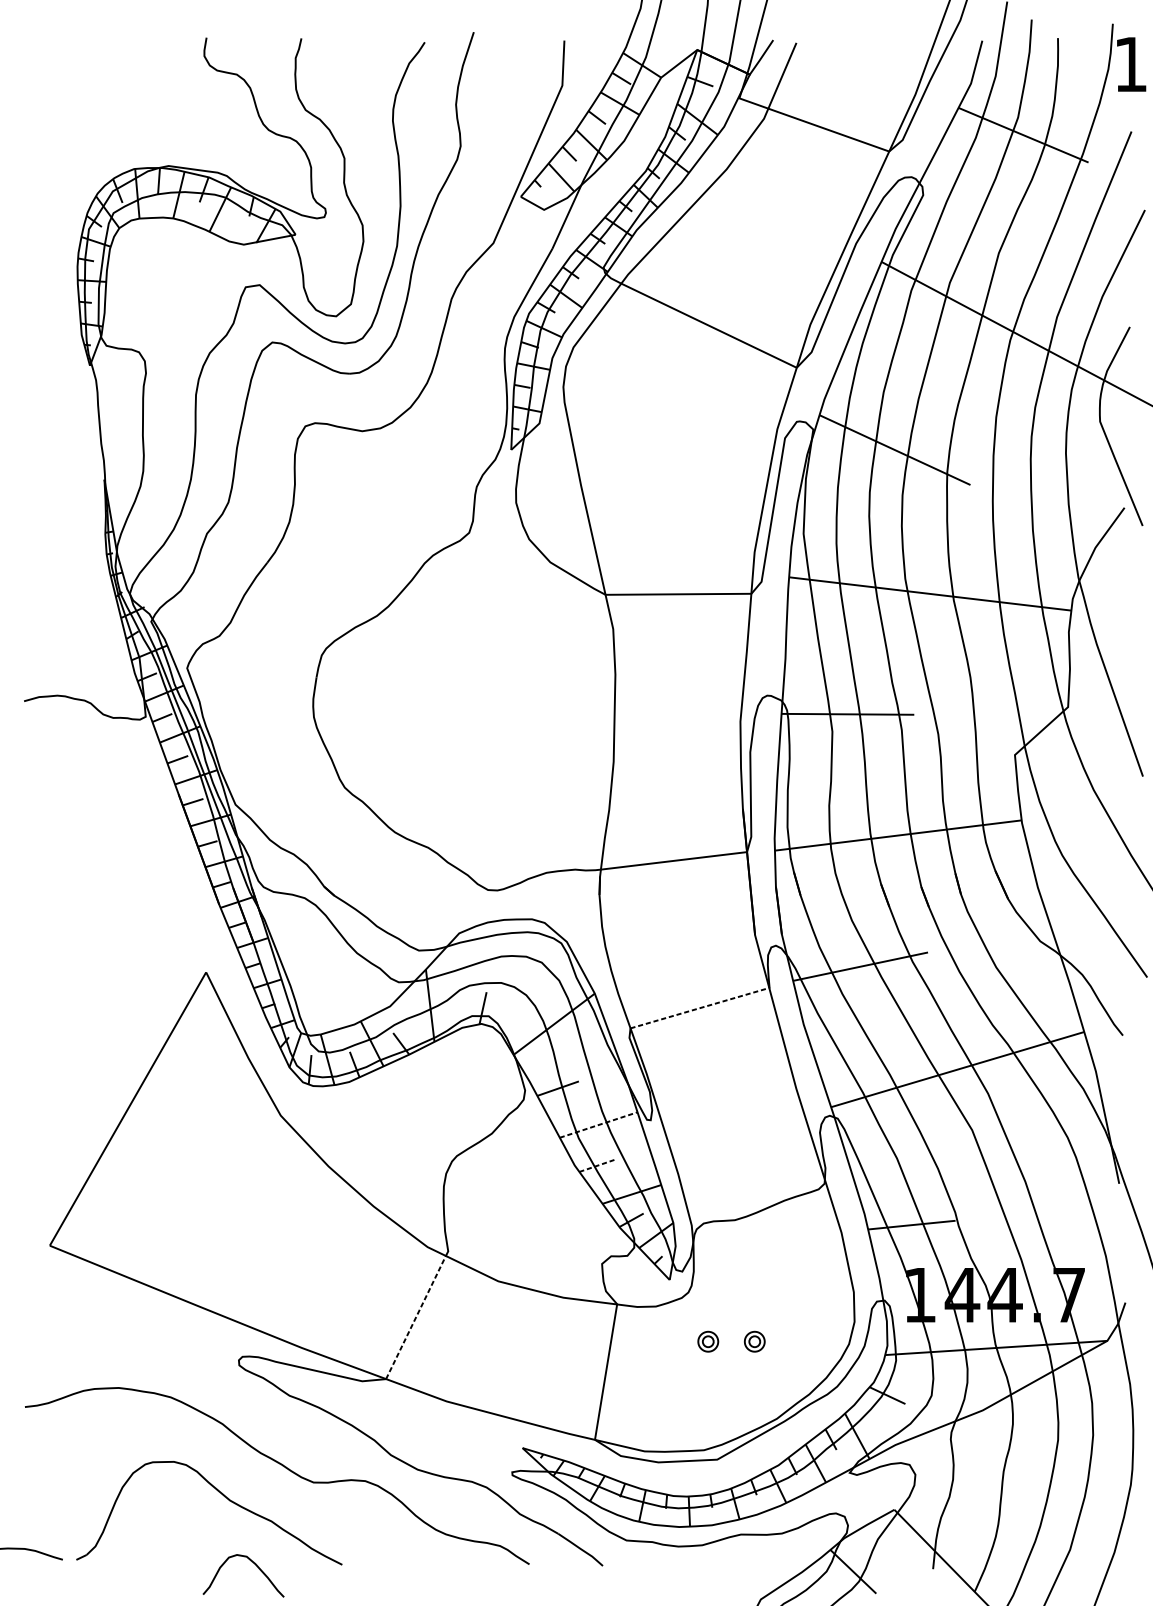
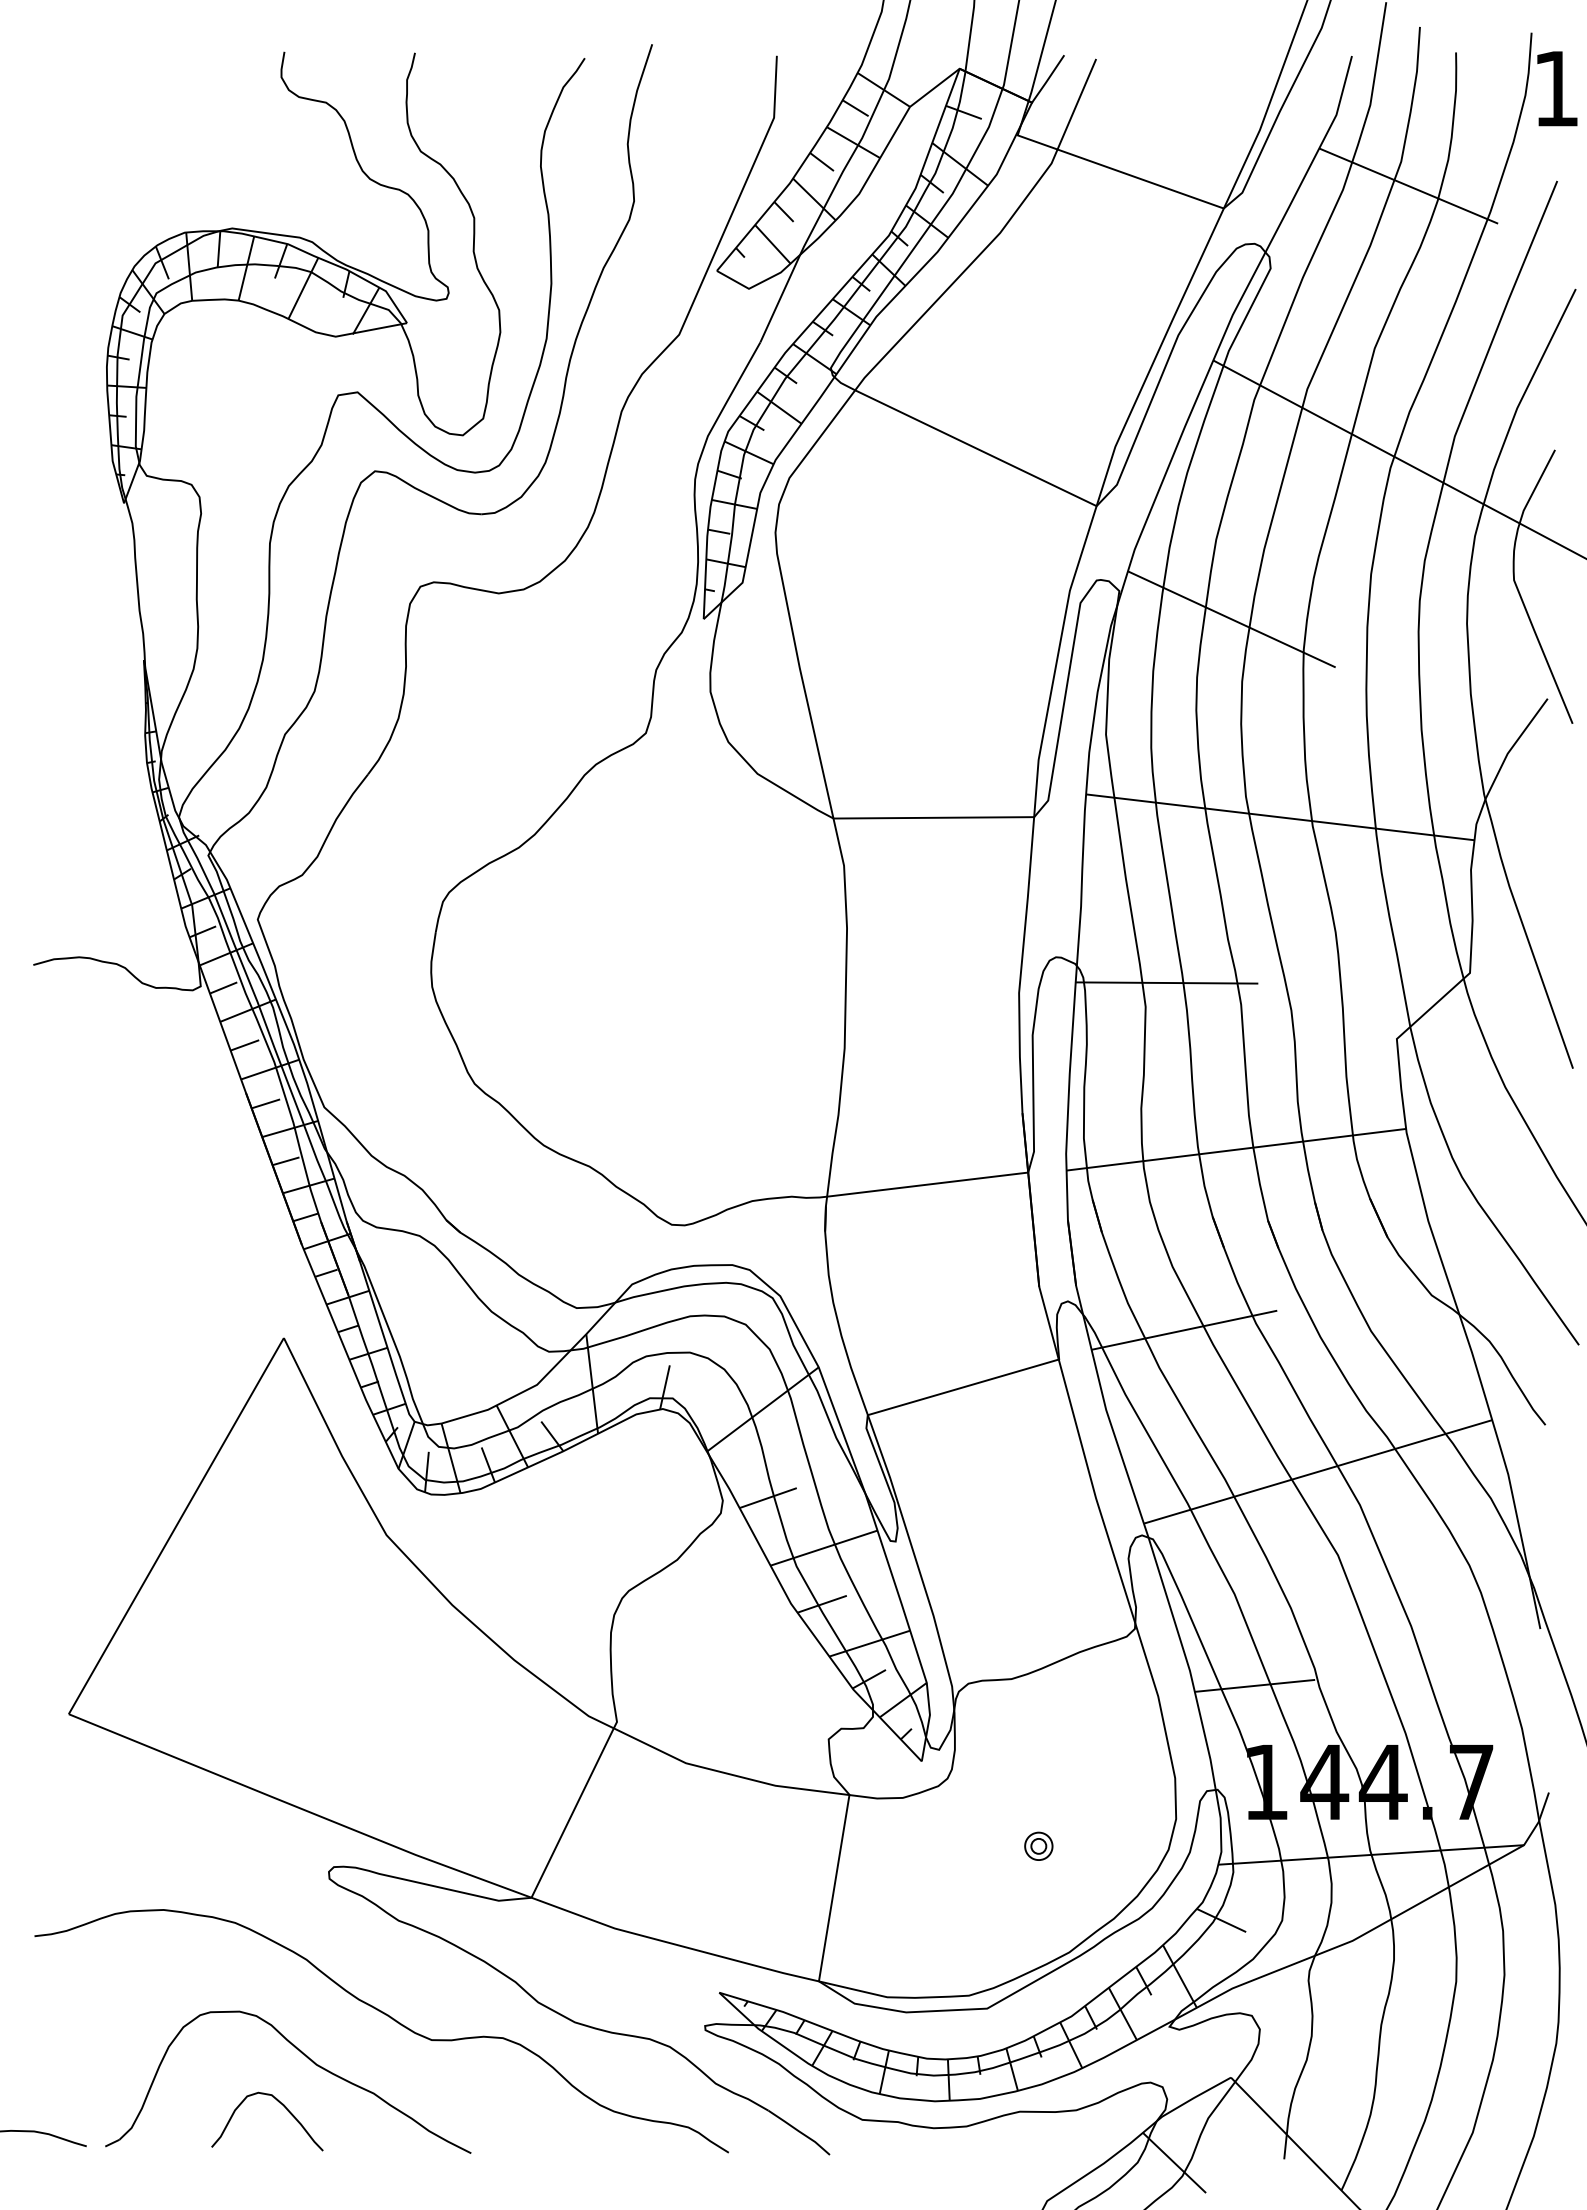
line: (700, 1008) -> (963, 1387), dashed -> solid
line: (599, 1124) -> (824, 1547), dashed -> solid
line: (597, 1165) -> (822, 1604), dashed -> solid
line: (415, 1317) -> (572, 1812), dashed -> solid
part: (708, 1341) -> (974, 1845), removed
curve: (254, 1564) -> (282, 2105), moved

